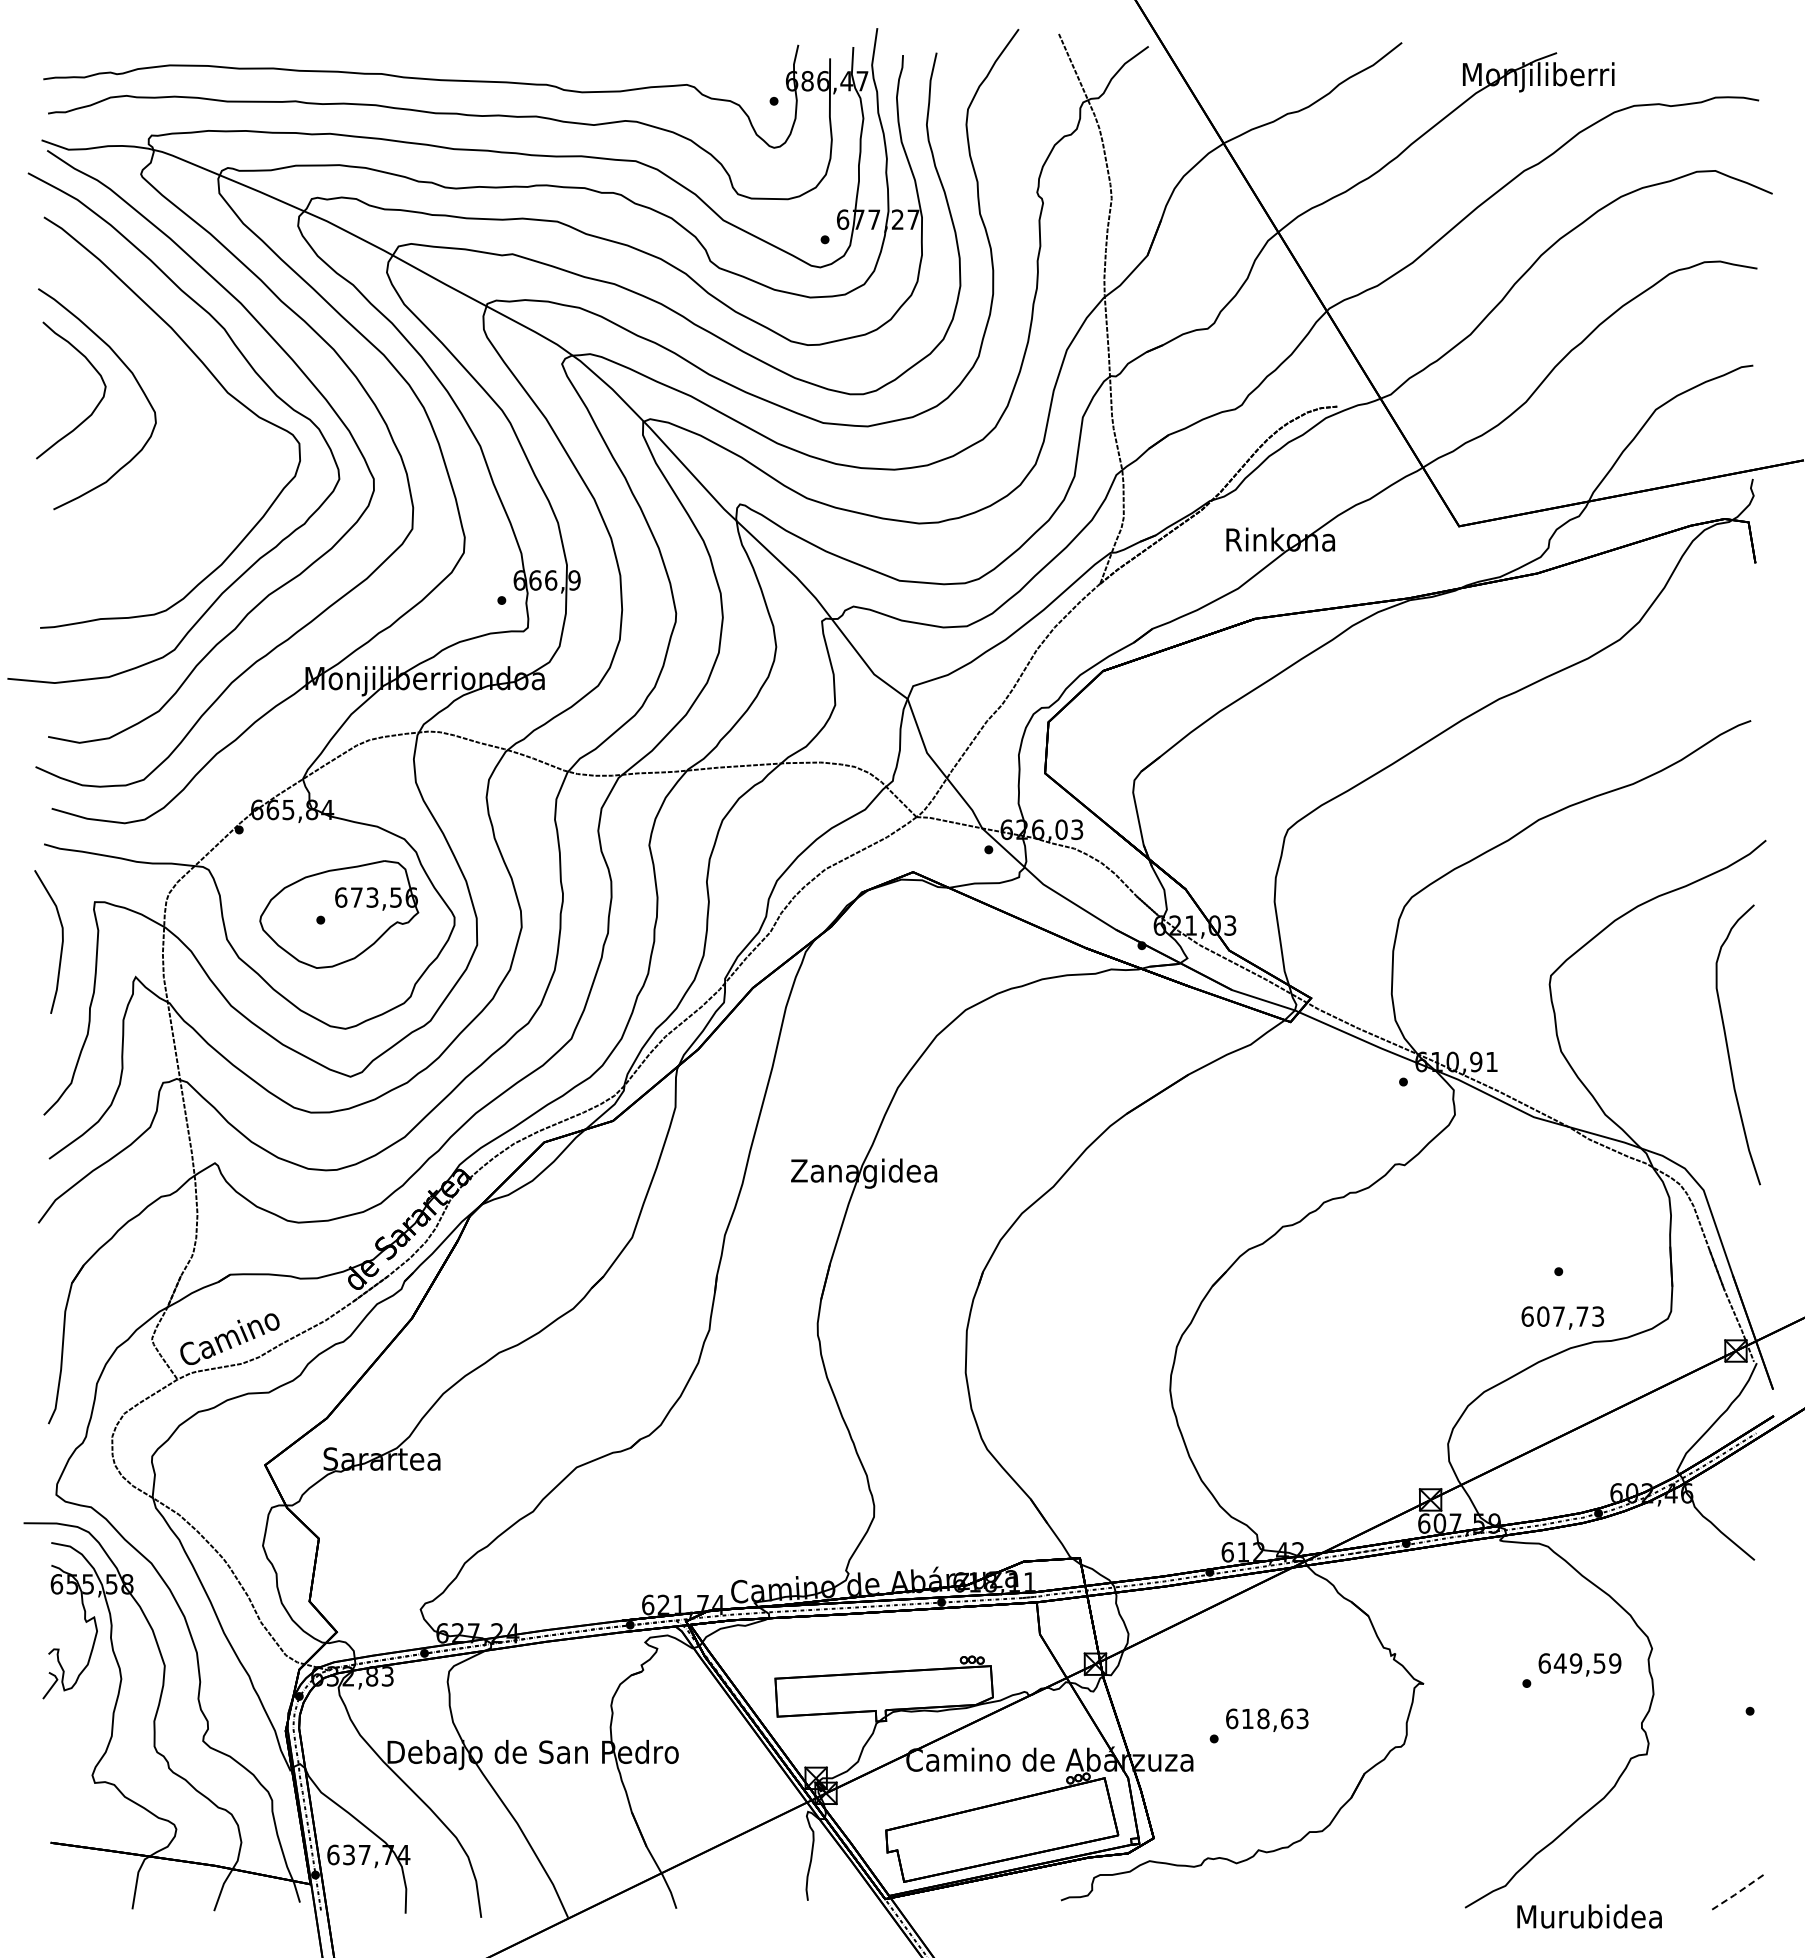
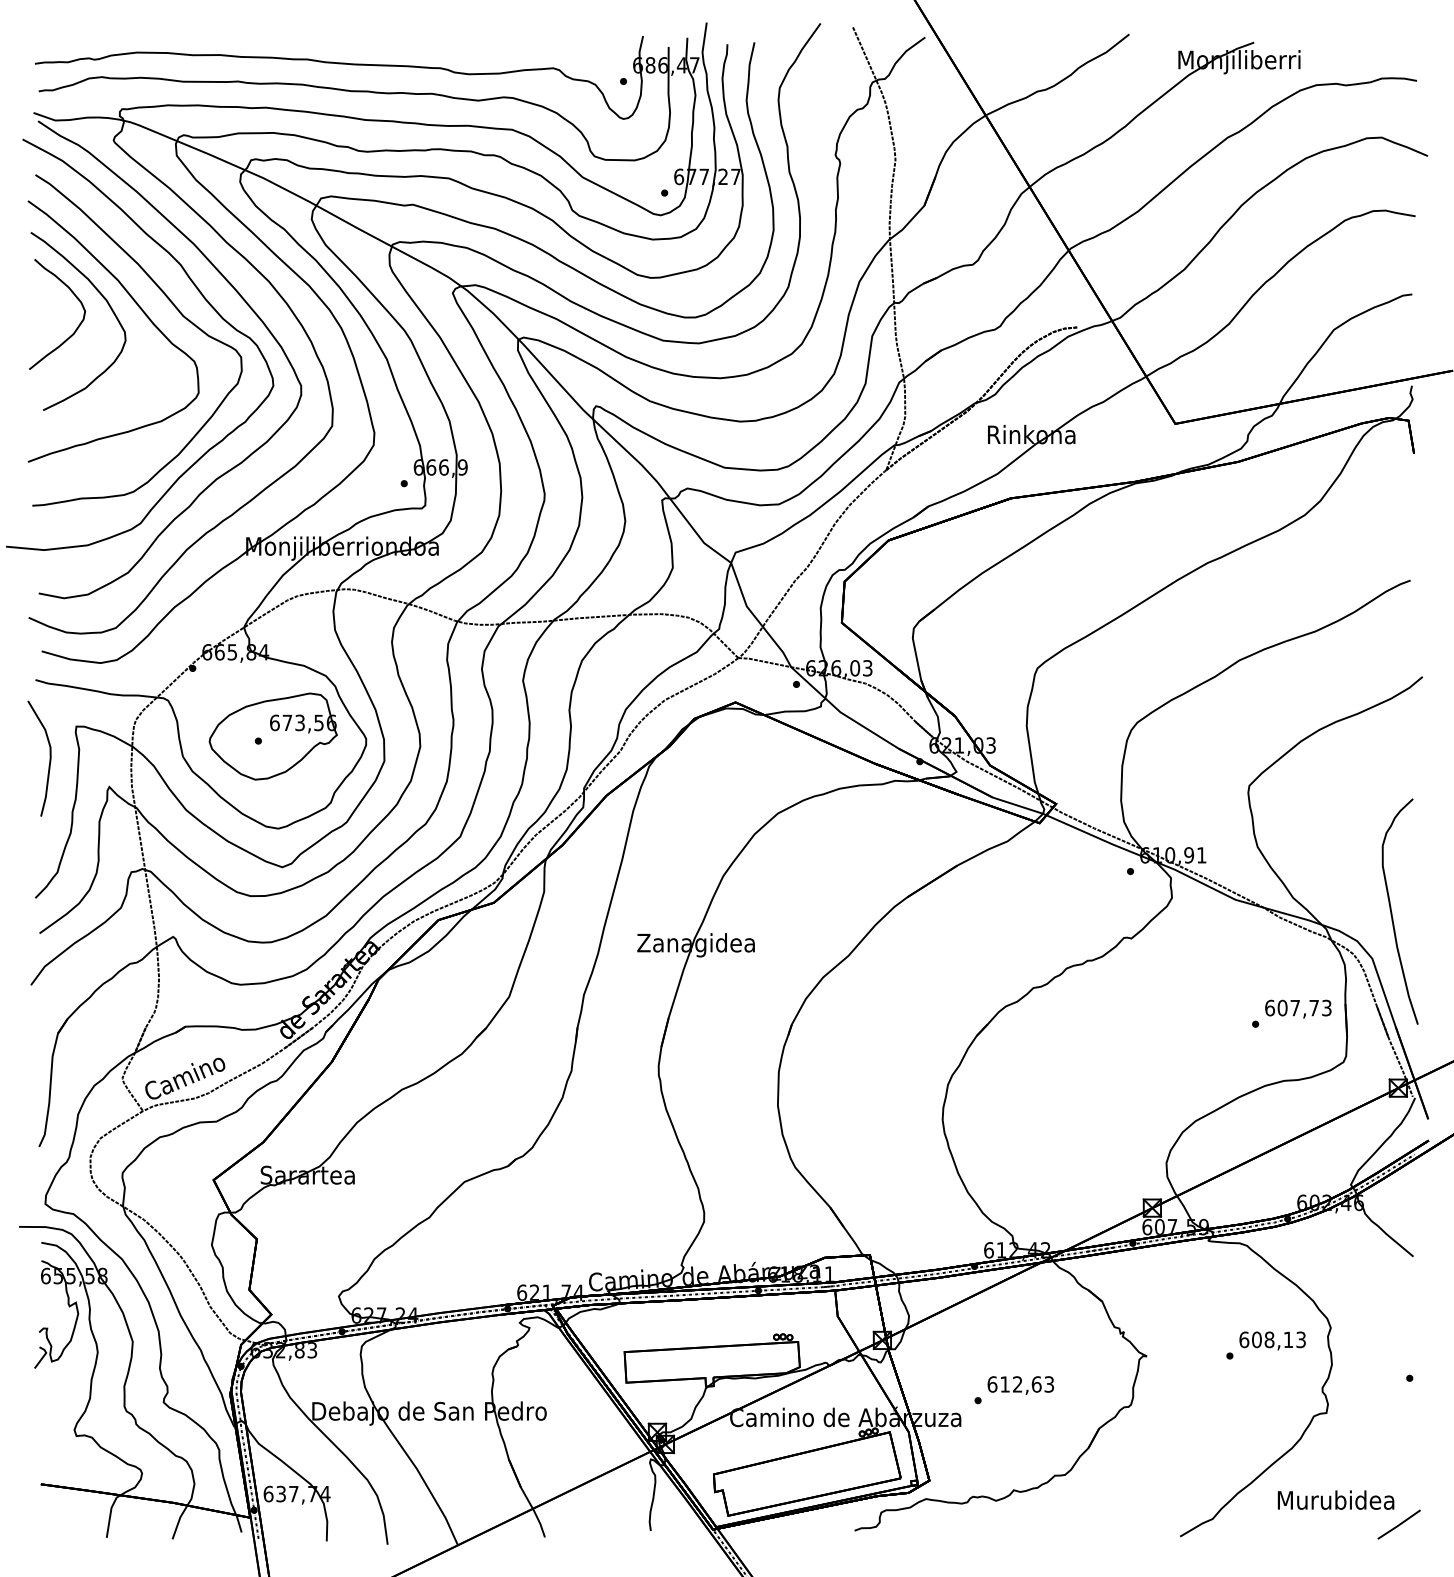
curve: (174, 384) -> (140, 309), added
curve: (1728, 1046) -> (1392, 912), moved
text: (1562, 1317) -> (1298, 1008), moved
text: (1587, 1663) -> (1278, 1339), 649,59 -> 608,13
text: (1263, 1718) -> (1017, 1384), 618,63 -> 612,63
line: (1737, 1893) -> (1399, 1525), dashed -> solid
text: (1589, 1916) -> (1335, 1500), moved

